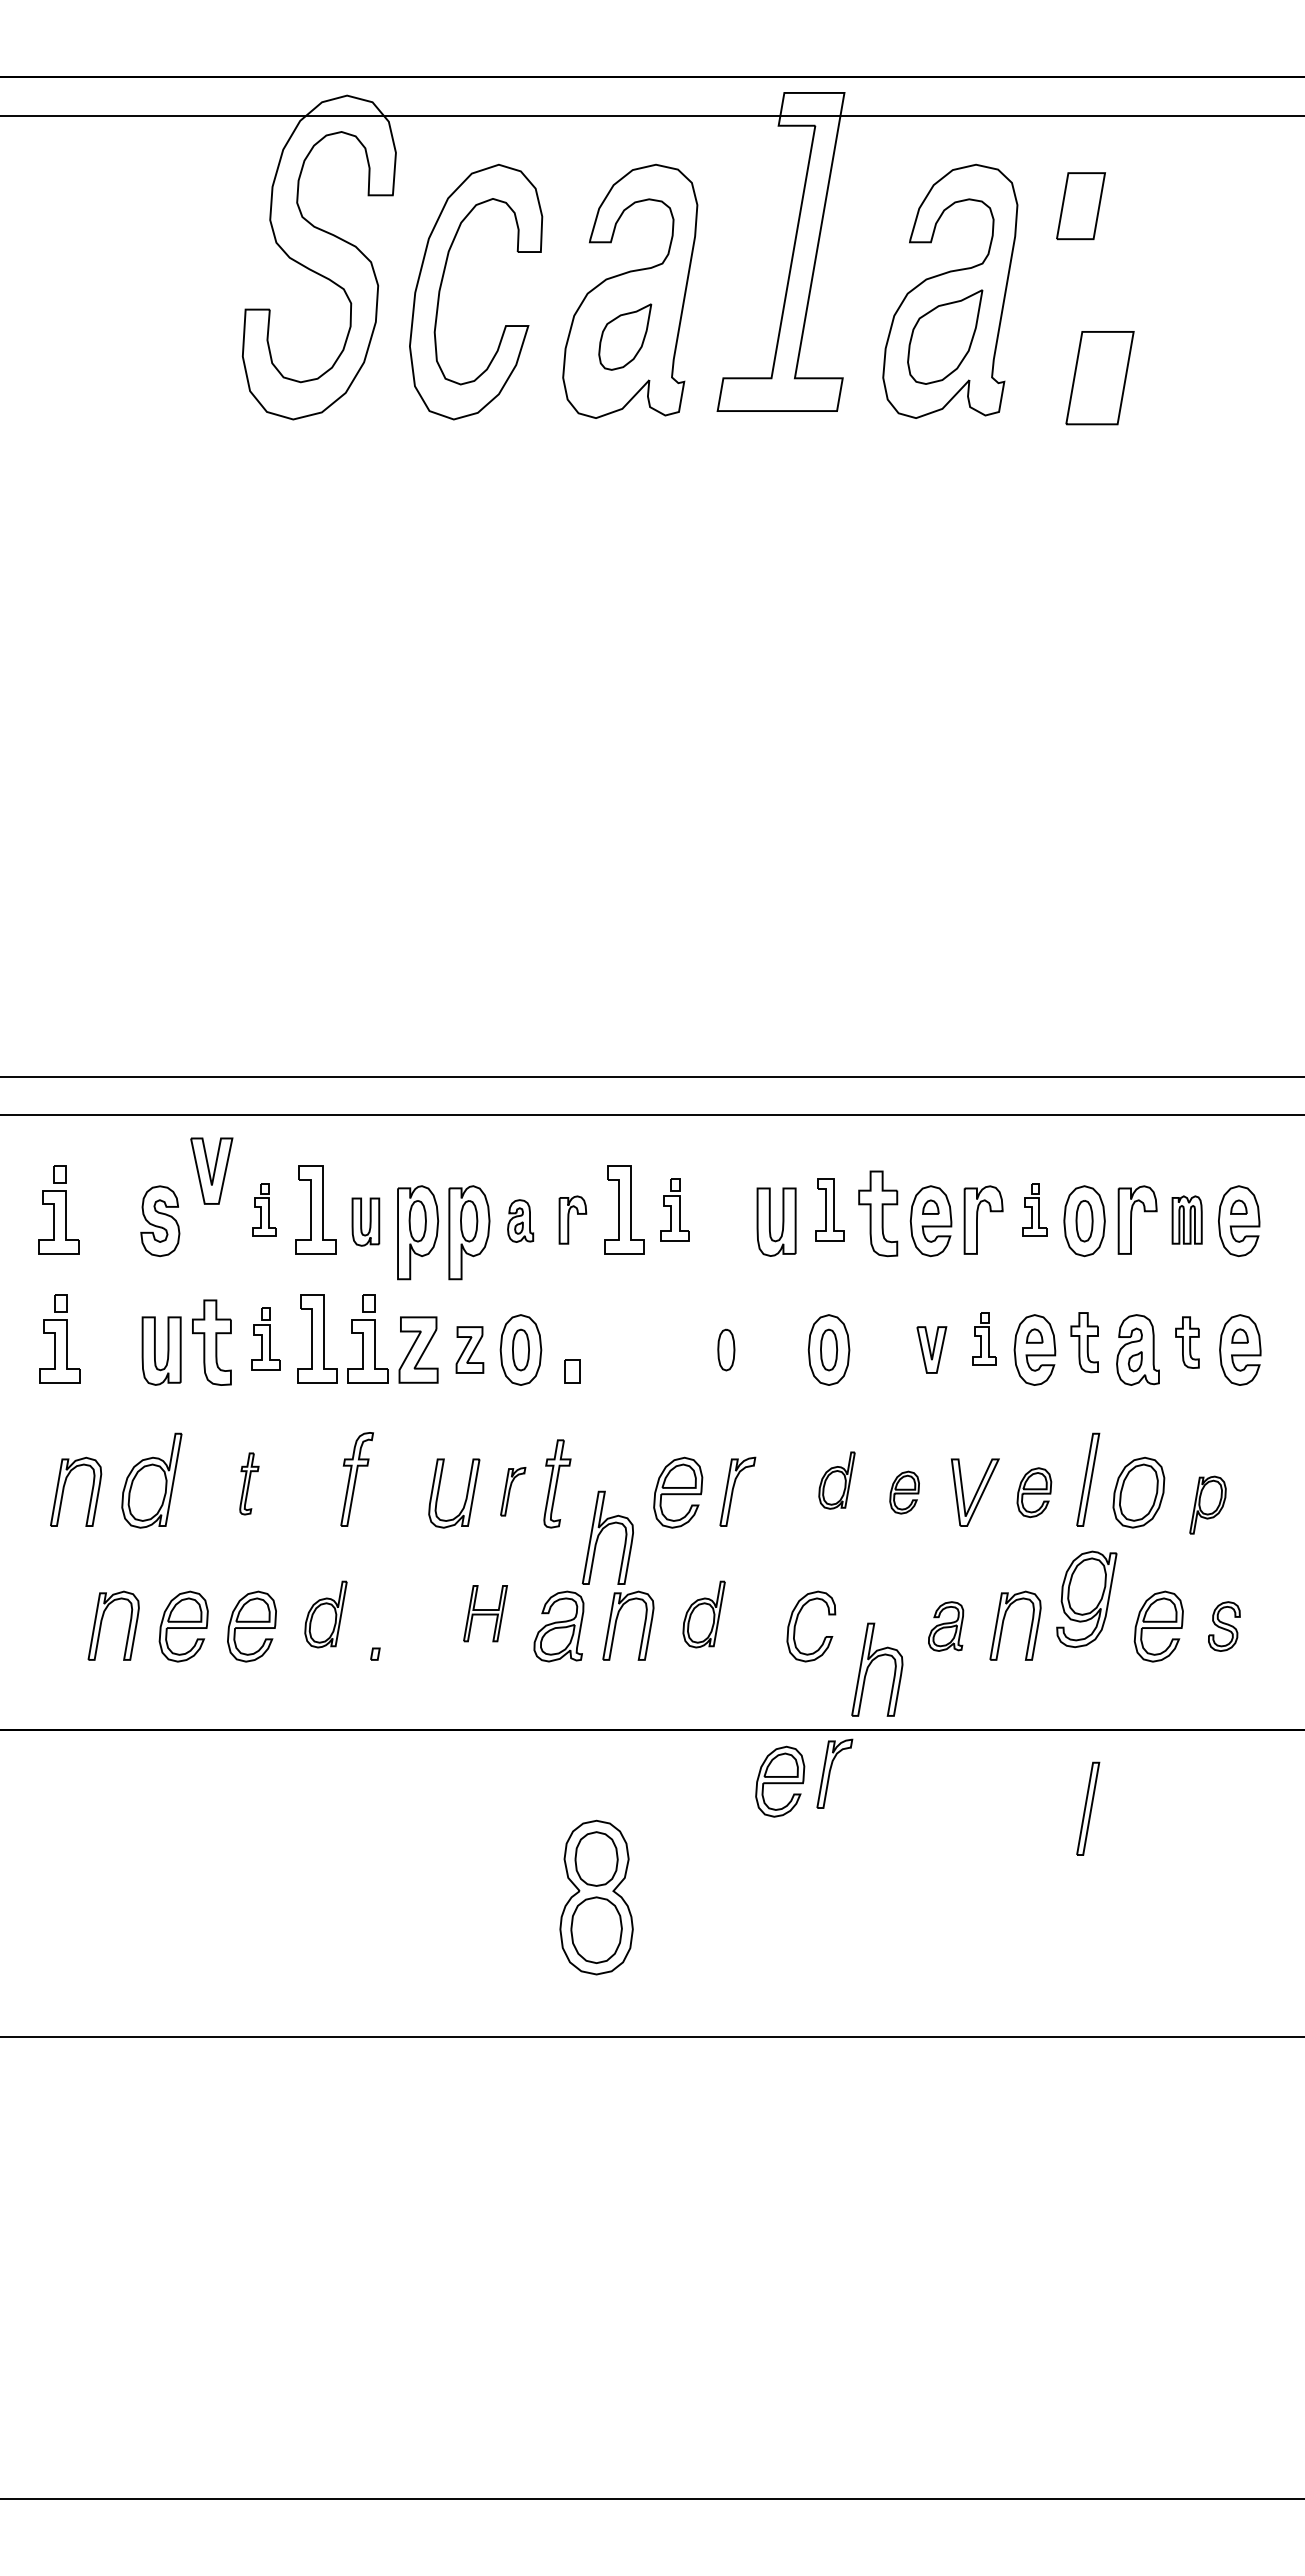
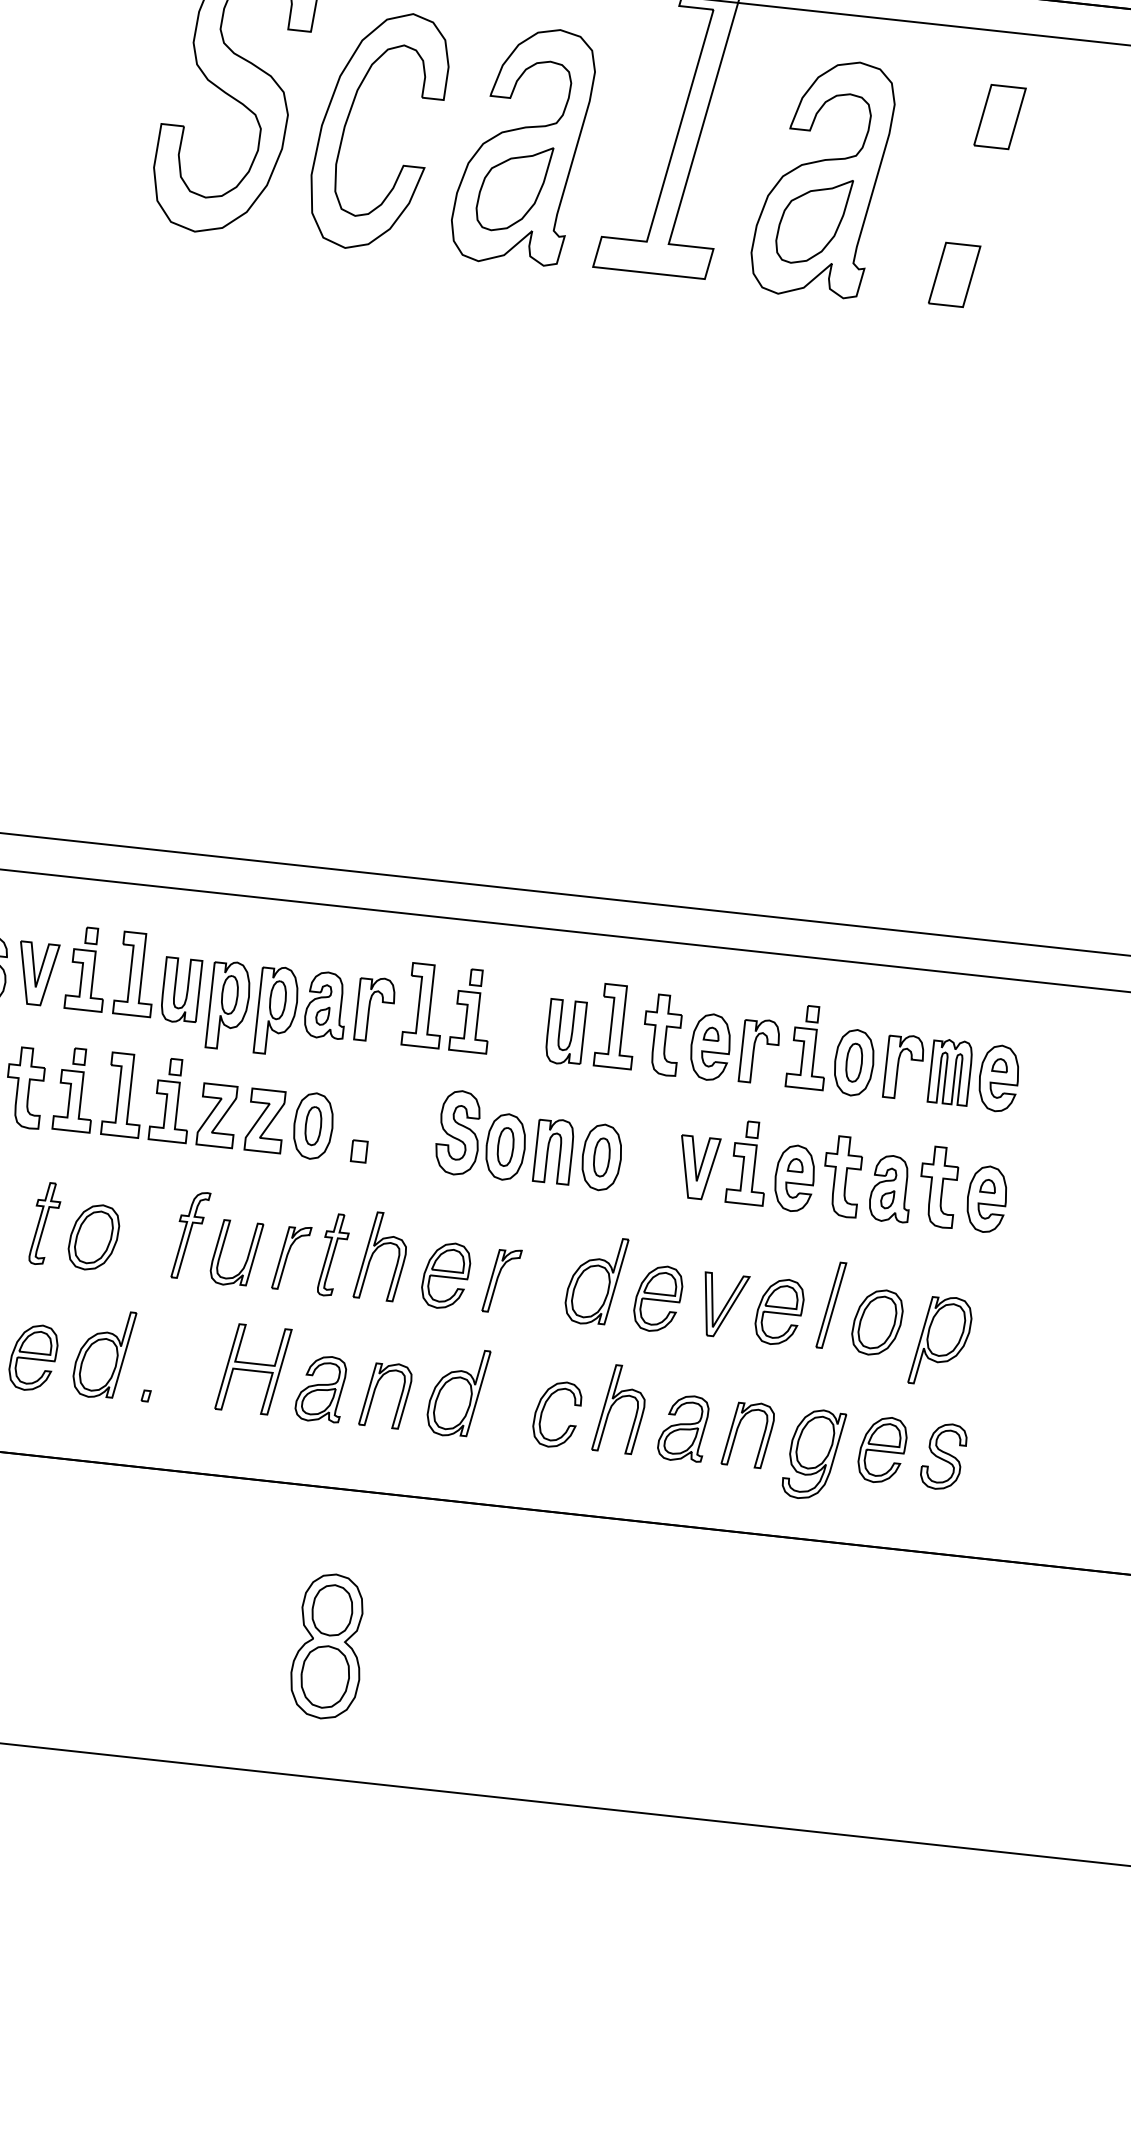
part: (1080, 206) -> (999, 117), moved
part: (625, 336) -> (514, 187), size x1.43
part: (1100, 377) -> (954, 274), size x0.71
part: (211, 1170) -> (36, 973), moved
part: (264, 1209) -> (87, 968), size x1.67
part: (674, 1209) -> (471, 1010), size x1.43
part: (829, 1209) -> (616, 1025), size x1.43
part: (1034, 1209) -> (808, 1046), size x1.67
part: (572, 1219) -> (374, 1009), size x1.43
part: (1186, 1219) -> (949, 1071), size x1.43
part: (520, 1220) -> (326, 1004), size x1.67
part: (365, 1221) -> (180, 989), size x1.43
part: (265, 1338) -> (75, 1089), size x1.43
part: (984, 1338) -> (748, 1162), size x1.67
part: (699, 1340) -> (481, 1135), added
part: (1084, 1342) -> (841, 1176), size x1.43
part: (1187, 1342) -> (938, 1186), size x1.67
part: (777, 1348) -> (553, 1150), added
part: (469, 1349) -> (265, 1120), size x1.43
part: (931, 1349) -> (697, 1167), size x1.43
part: (356, 1479) -> (190, 1235), moved
part: (836, 1480) -> (595, 1280), size x1.67
part: (249, 1483) -> (45, 1223), size x1.43
part: (512, 1491) -> (291, 1257), size x1.43
part: (301, 1492) -> (93, 1237), added
part: (904, 1492) -> (658, 1298), size x1.67
part: (1034, 1492) -> (779, 1311), size x1.43
part: (1207, 1504) -> (940, 1340), size x1.67
part: (600, 1534) -> (375, 1252), moved
part: (1086, 1599) -> (813, 1454), moved
part: (485, 1613) -> (253, 1369), size x1.67
part: (325, 1614) -> (103, 1353), size x1.43
part: (703, 1614) -> (457, 1392), size x1.43
part: (945, 1626) -> (682, 1428), size x1.43
part: (1224, 1626) -> (944, 1456), size x1.43
part: (870, 1665) -> (614, 1404), moved
part: (834, 1773) -> (563, 1554), removed
part: (780, 1781) -> (512, 1556), removed
part: (1088, 1808) -> (798, 1613), removed

